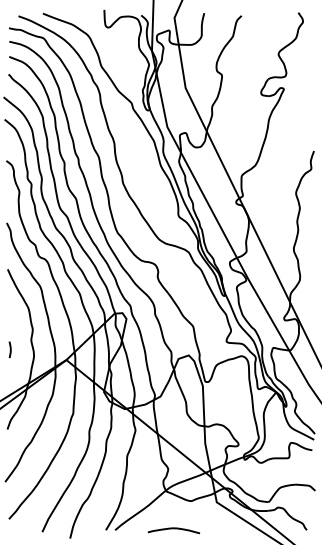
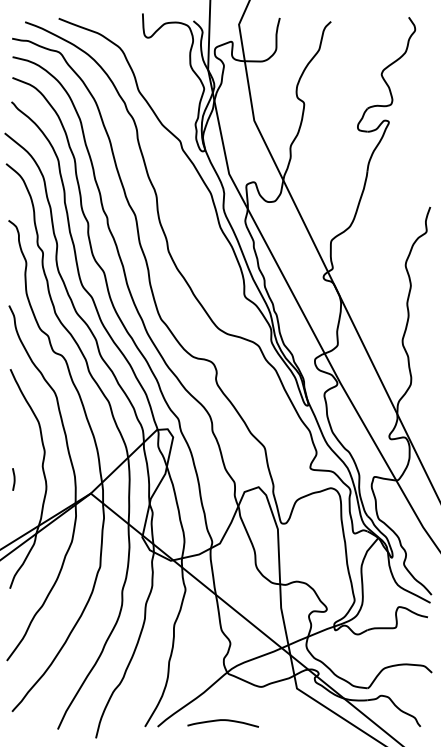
curve: (173, 529) -> (222, 721), moved

